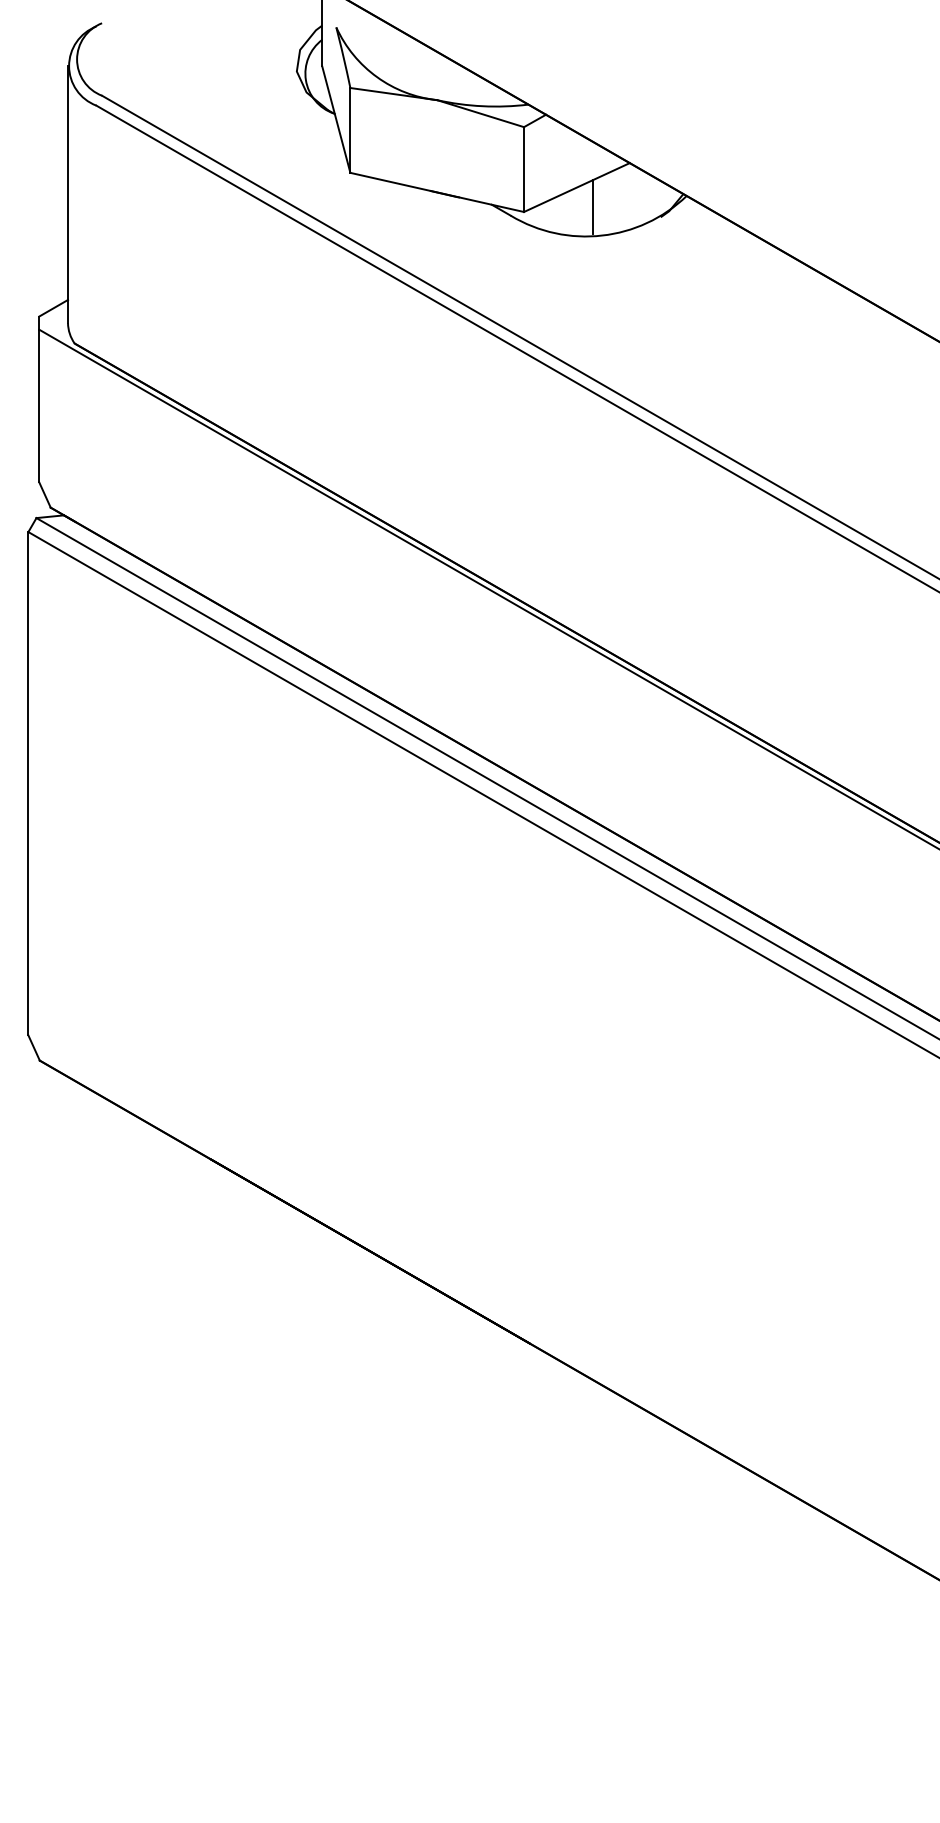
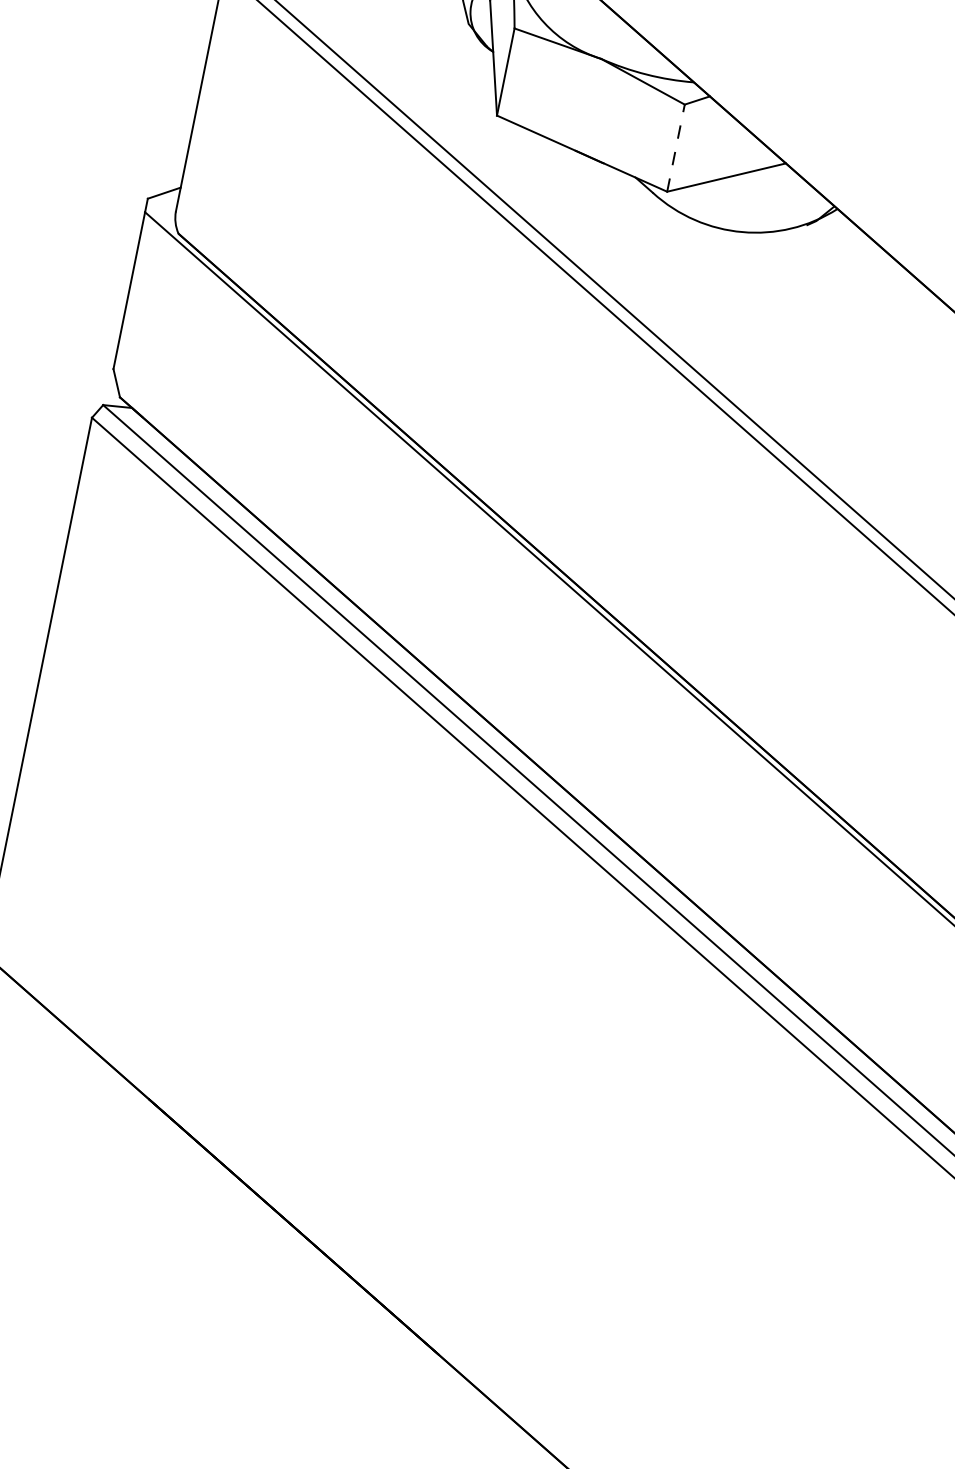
line: (524, 169) -> (676, 148), solid -> dashed
line: (592, 206) -> (738, 200), removed

